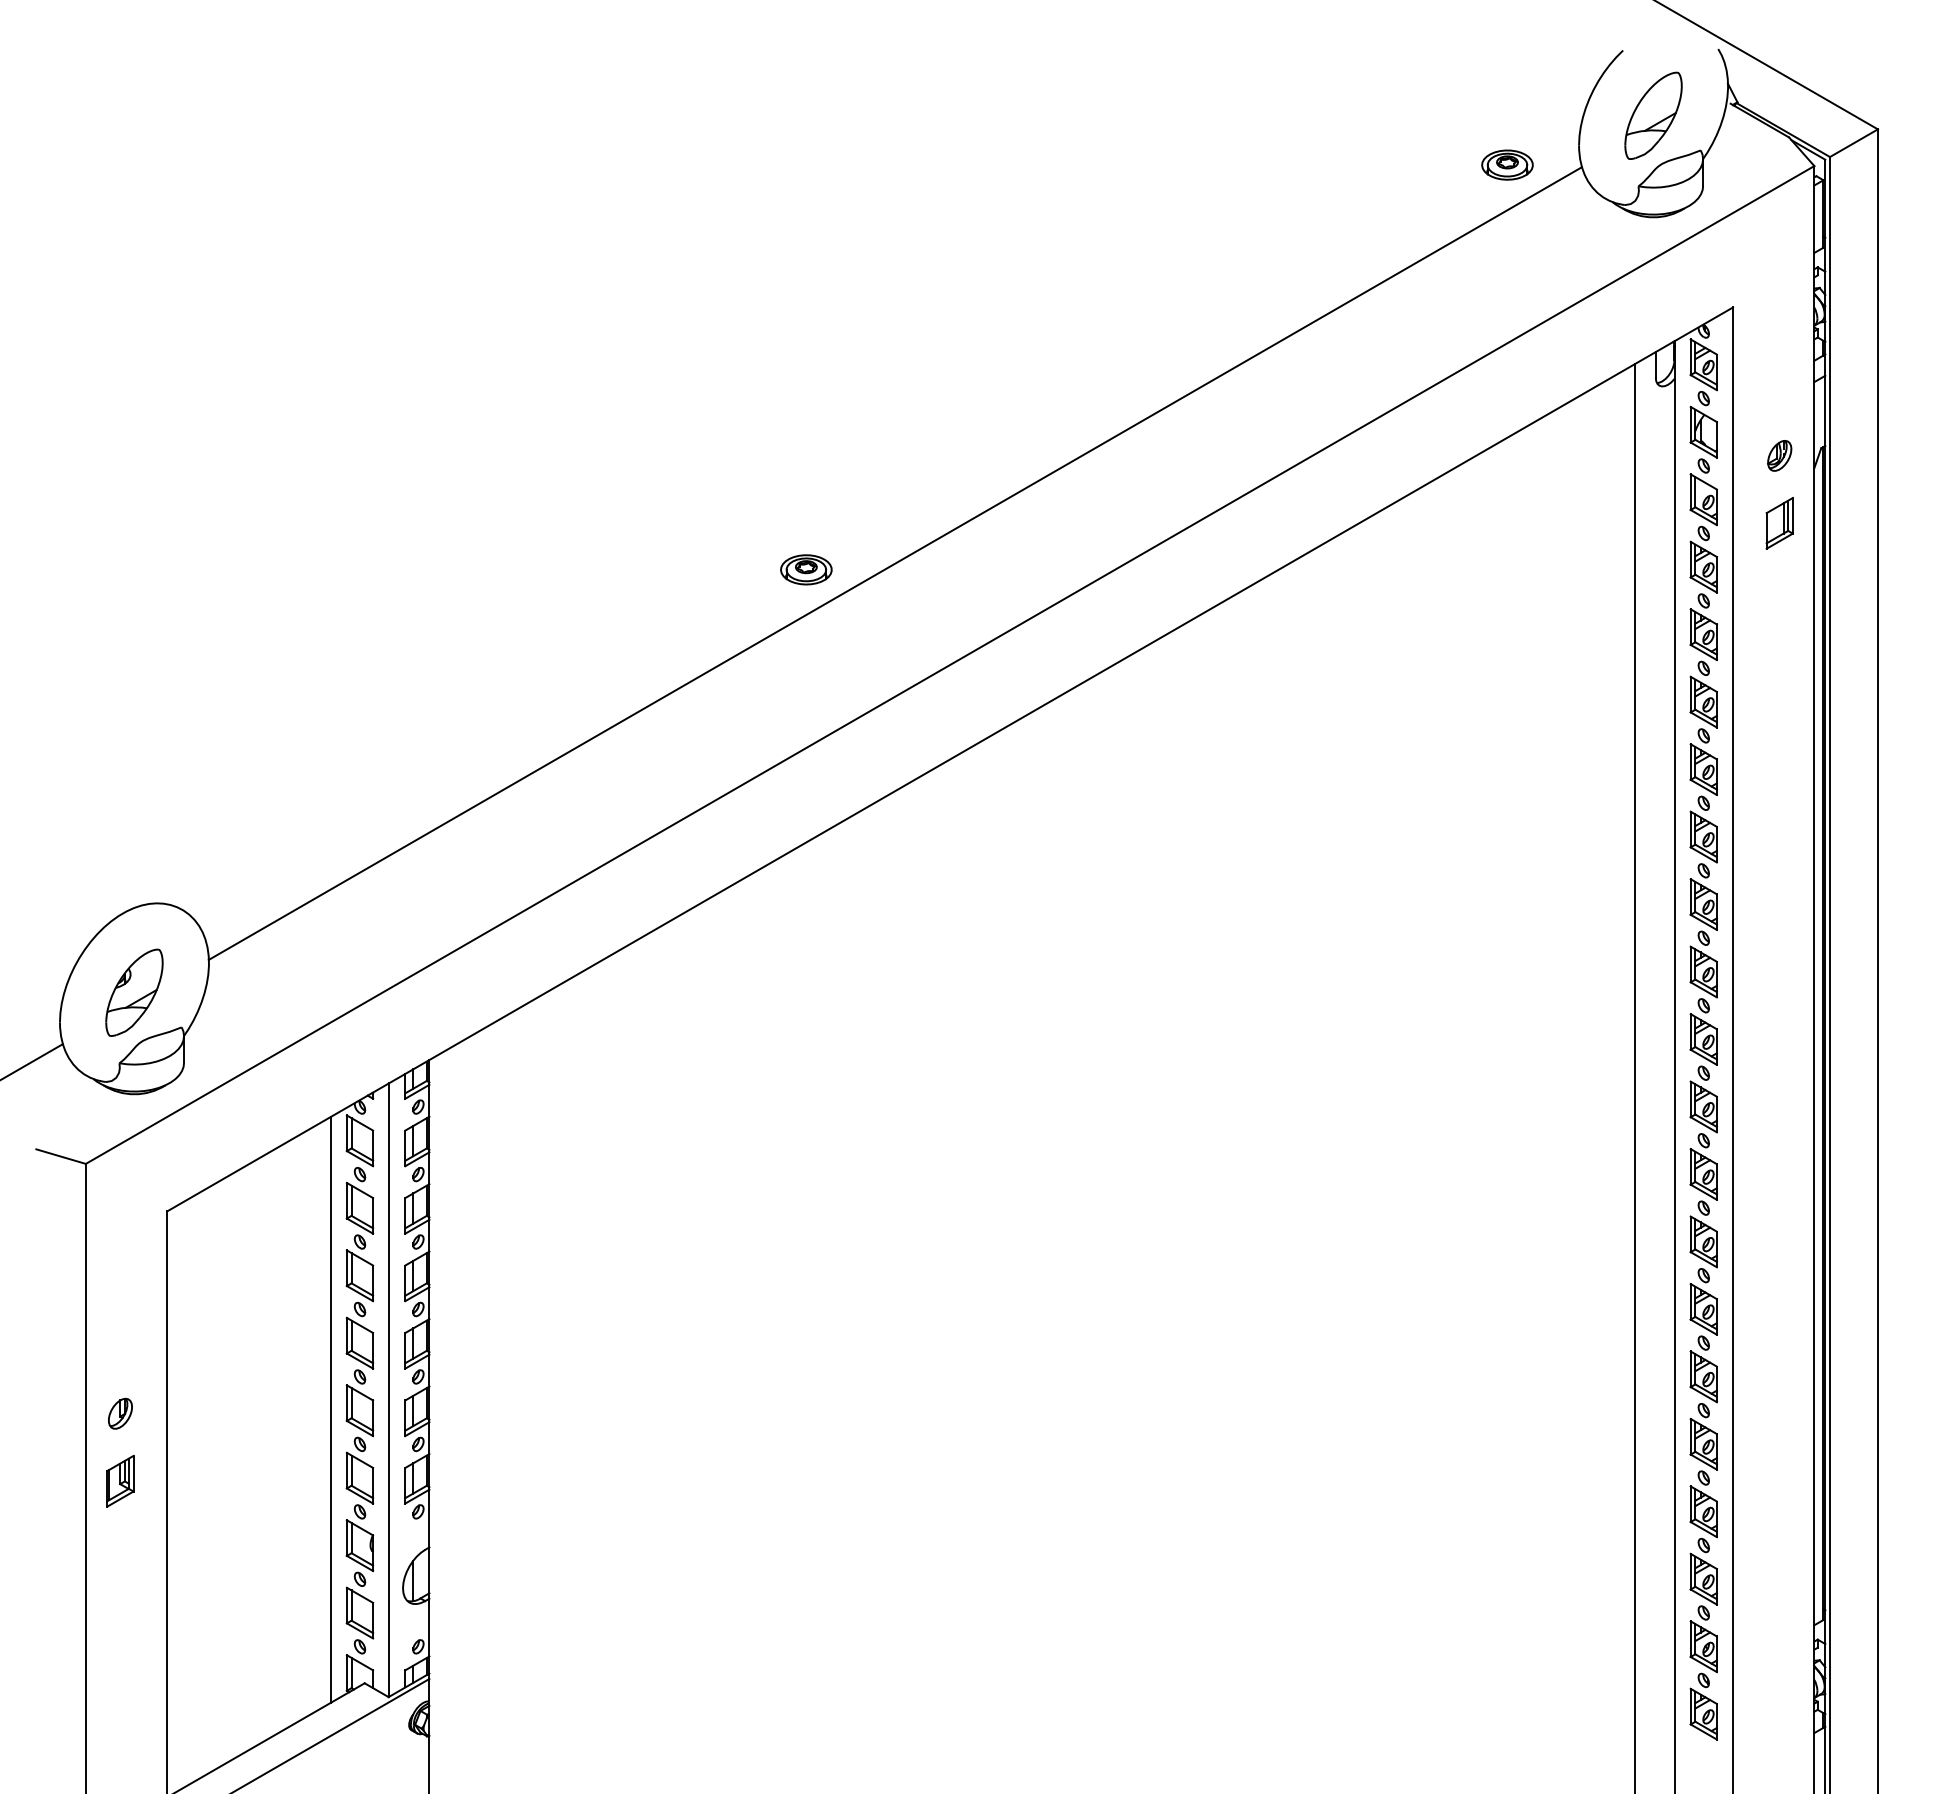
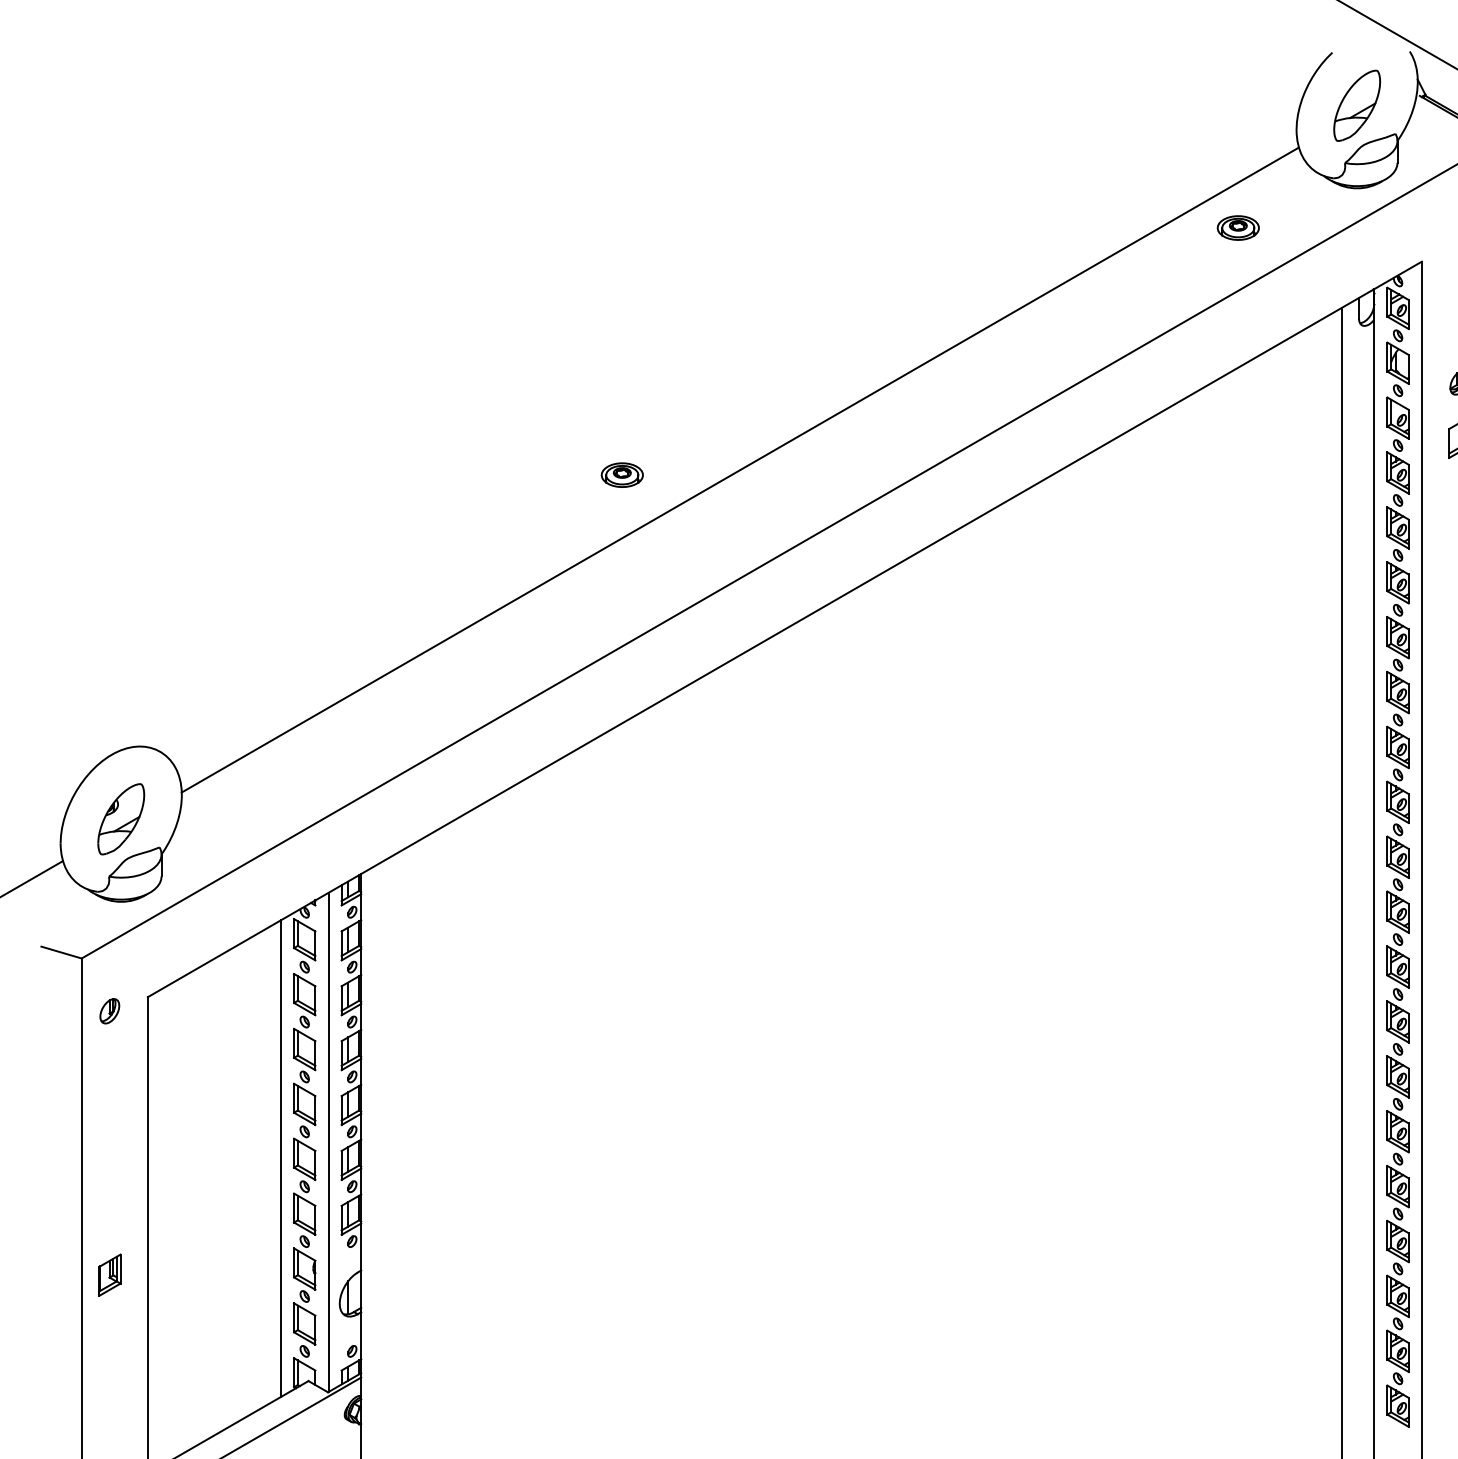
part: (1507, 164) -> (1238, 227), moved
part: (806, 569) -> (622, 474), moved
part: (120, 1413) -> (109, 1011), moved
part: (120, 1480) -> (109, 1274), moved

